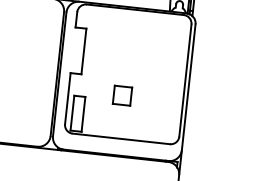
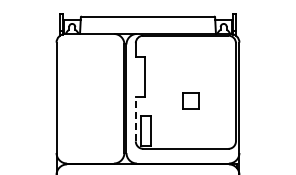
part: (122, 94) -> (190, 100), moved
line: (67, 98) -> (135, 118), solid -> dashed

